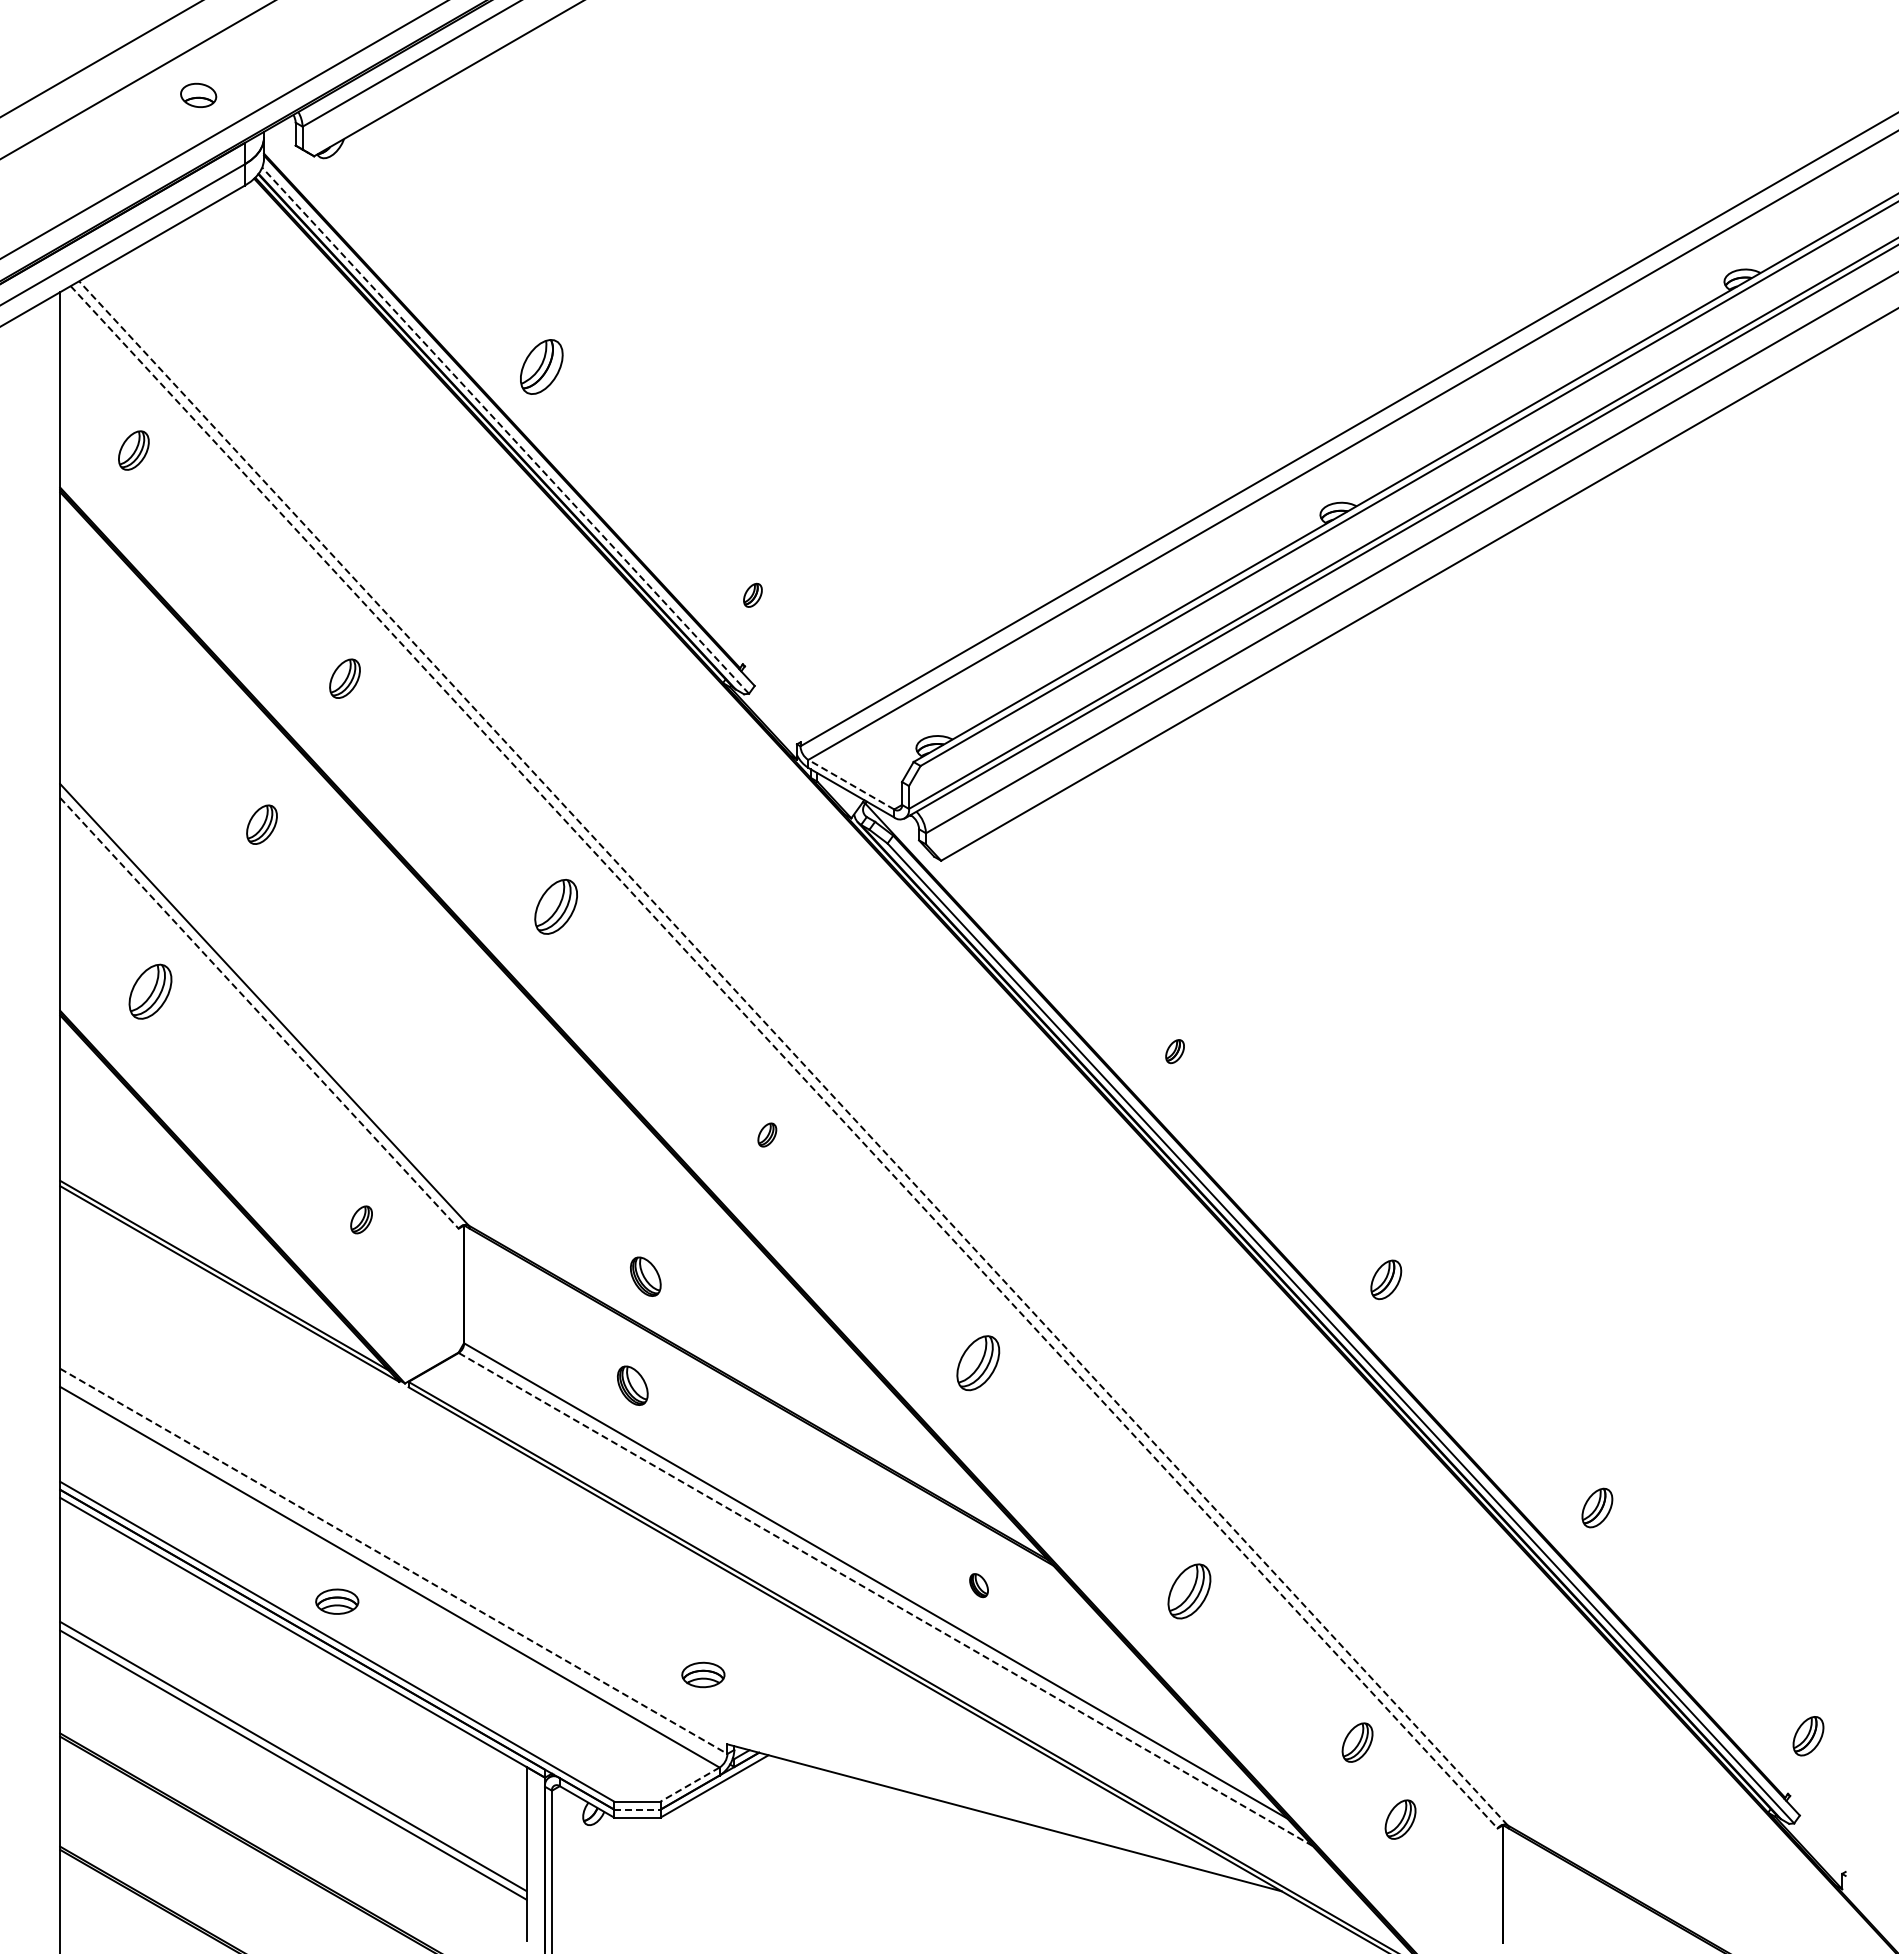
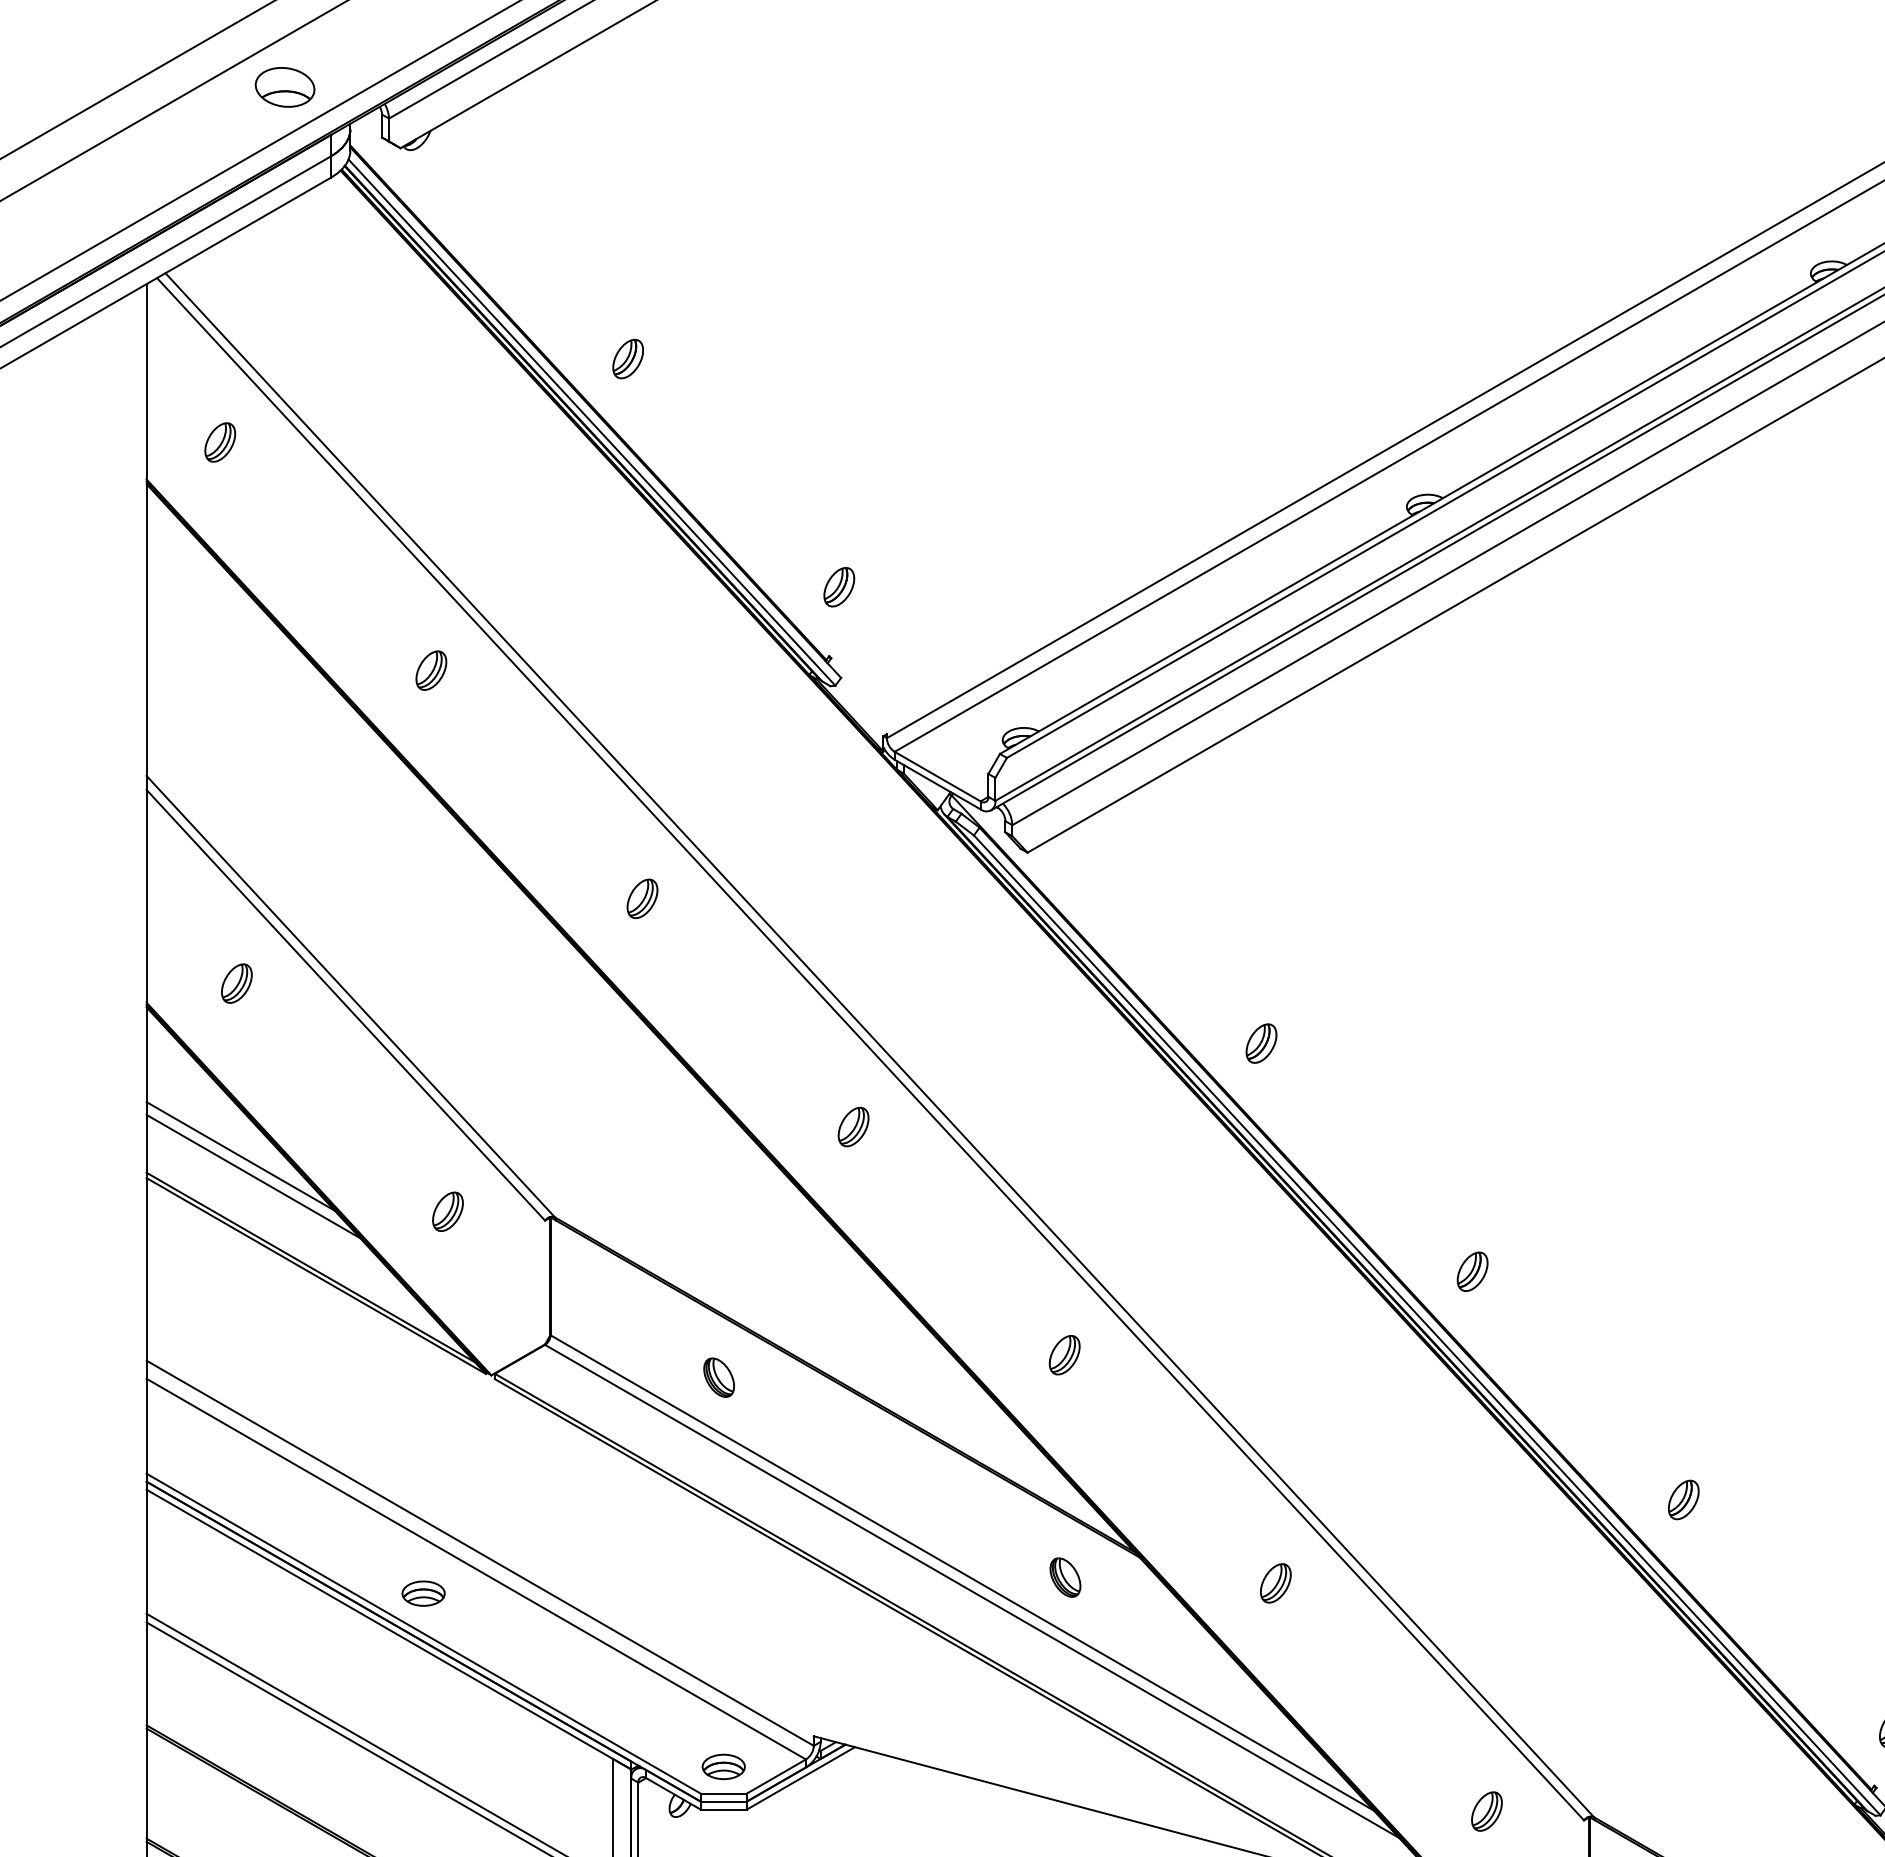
part: (198, 95) -> (284, 87), size x1.67
part: (541, 367) -> (627, 359), size x0.71
line: (505, 430) -> (591, 422), dashed -> solid
part: (752, 595) -> (838, 587), size x1.67
line: (851, 784) -> (937, 776), dashed -> solid
part: (261, 824) -> (347, 816), removed
part: (555, 906) -> (641, 898), size x0.71
part: (150, 991) -> (236, 983), size x0.71
line: (259, 1013) -> (345, 1005), dashed -> solid
part: (1174, 1051) -> (1260, 1043), size x1.67
line: (793, 1053) -> (879, 1045), dashed -> solid
line: (784, 1057) -> (870, 1049), dashed -> solid
part: (767, 1134) -> (853, 1126), size x1.67
line: (154, 1164) -> (240, 1156), added
line: (166, 1184) -> (252, 1176), added
part: (361, 1219) -> (447, 1211), size x1.43
part: (645, 1276) -> (731, 1268), removed
part: (978, 1363) -> (1064, 1355), size x0.71
line: (394, 1561) -> (480, 1553), dashed -> solid
part: (978, 1585) -> (1064, 1577), size x1.67
part: (1189, 1591) -> (1275, 1583), size x0.71
line: (885, 1599) -> (971, 1591), dashed -> solid
part: (703, 1674) -> (723, 1766), moved
part: (1357, 1742) -> (1443, 1734), removed
line: (689, 1784) -> (775, 1776), dashed -> solid
line: (637, 1809) -> (723, 1801), dashed -> solid

